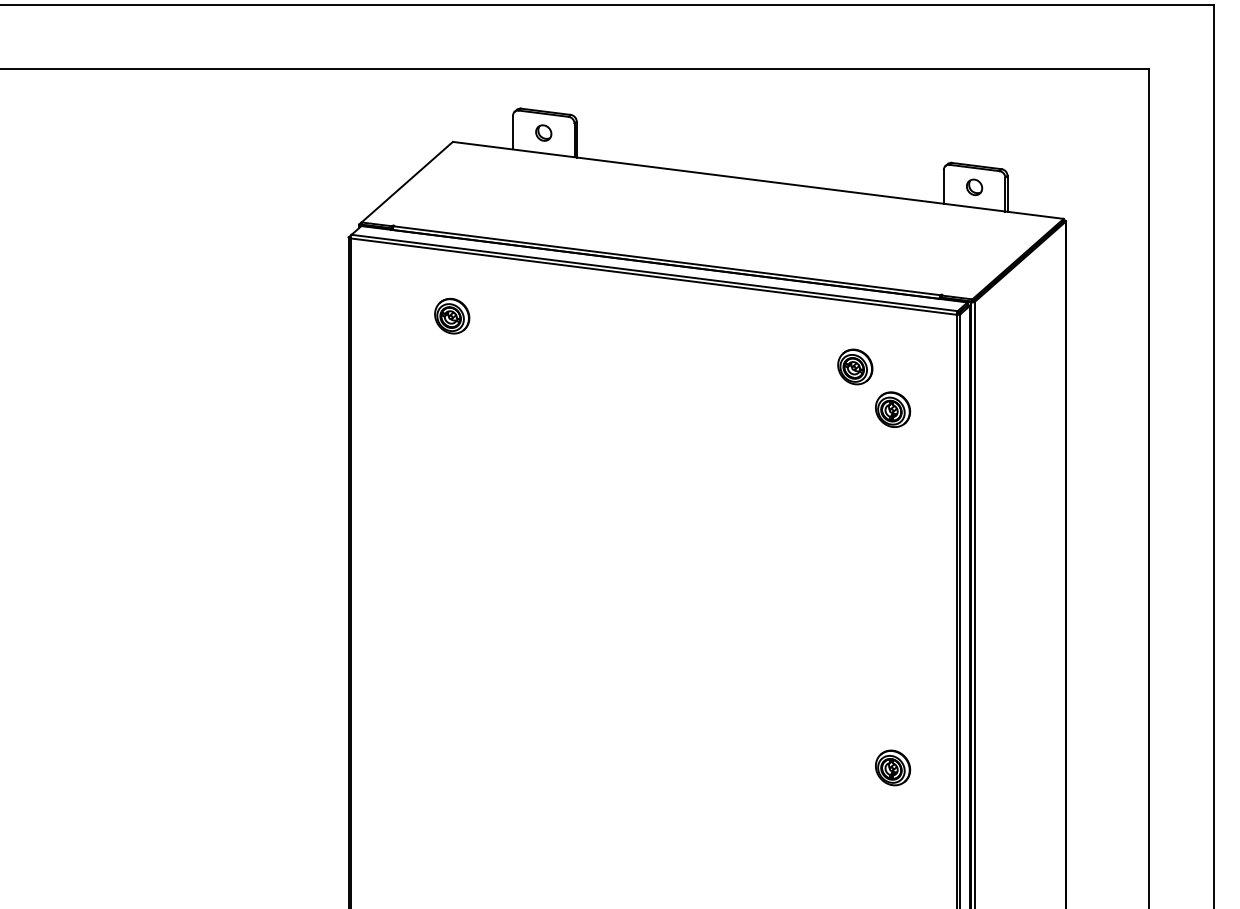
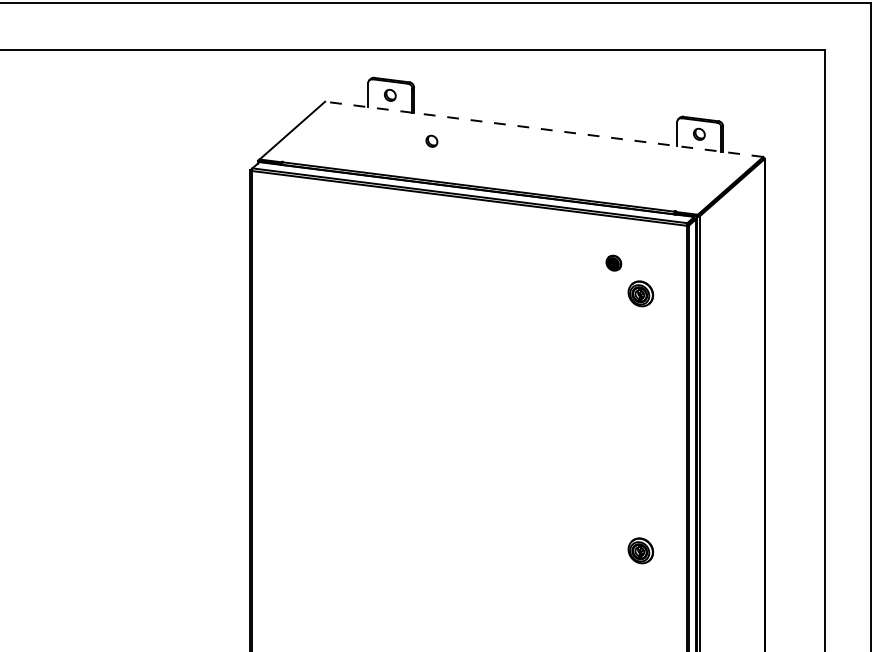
line: (758, 180) -> (544, 129), solid -> dashed
part: (601, 196) -> (431, 140), added
part: (452, 315) -> (324, 226), removed
part: (855, 366) -> (613, 262), size x0.6

